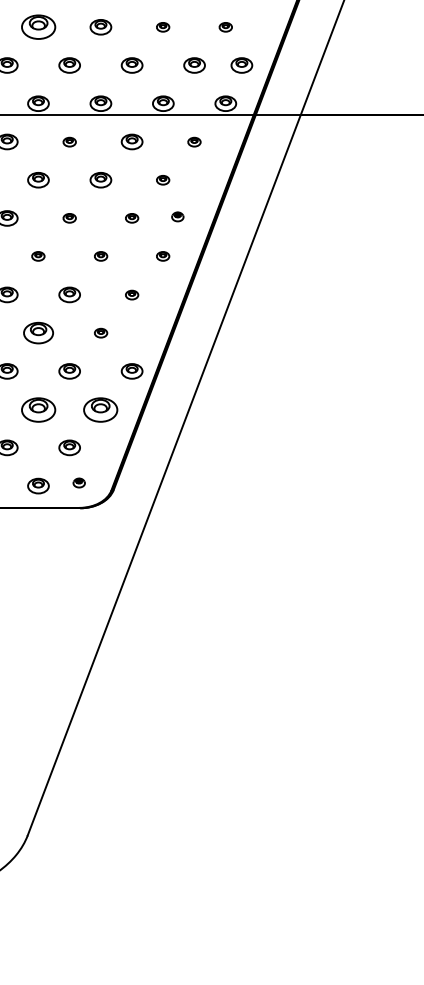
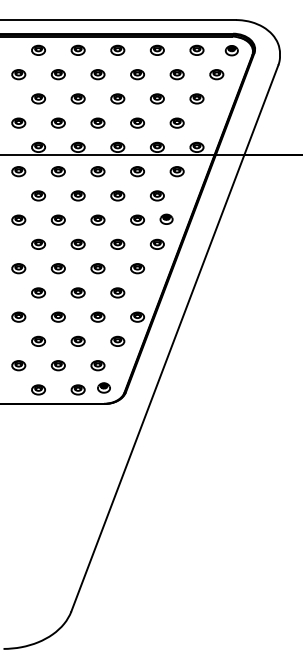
part: (37, 26) -> (77, 98), size x0.62
part: (161, 26) -> (156, 98), size x1.67
part: (225, 26) -> (196, 98), size x1.67
part: (240, 64) -> (206, 122), removed
part: (68, 141) -> (97, 171), size x1.67
part: (193, 141) -> (176, 171), size x1.67
part: (161, 179) -> (156, 195), size x1.67
part: (177, 215) -> (166, 218), size x1.67
part: (68, 217) -> (97, 219), size x1.67
part: (132, 217) -> (137, 219), size x1.67
part: (37, 255) -> (77, 243), size x1.67
part: (100, 255) -> (117, 243), size x1.67
part: (161, 255) -> (156, 243), size x1.67
part: (132, 294) -> (137, 268), size x1.67
part: (37, 332) -> (77, 292), size x0.71
part: (100, 332) -> (117, 292), size x1.67
part: (37, 408) -> (77, 340), size x0.62
part: (100, 408) -> (117, 340), size x0.62
part: (78, 482) -> (103, 387), size x1.67

